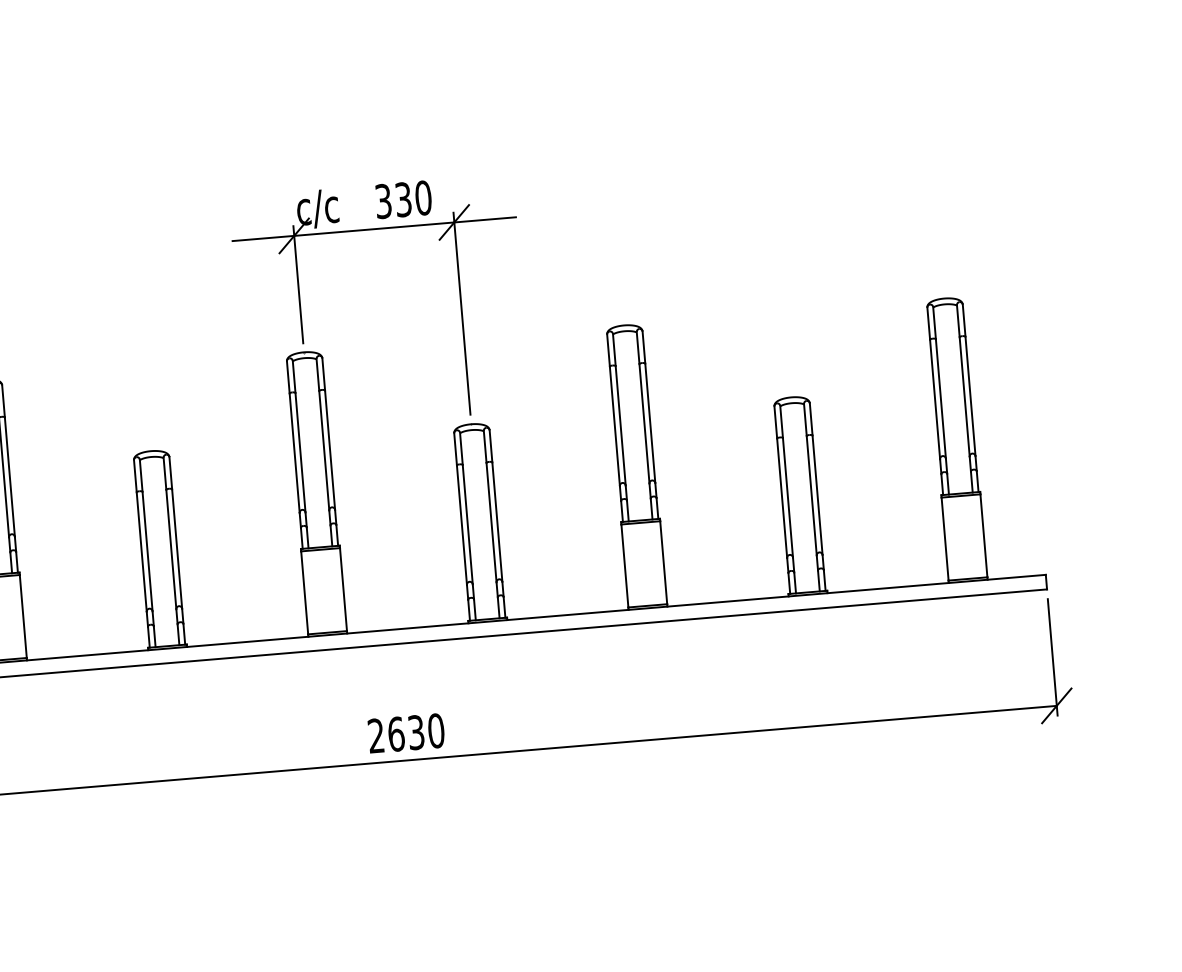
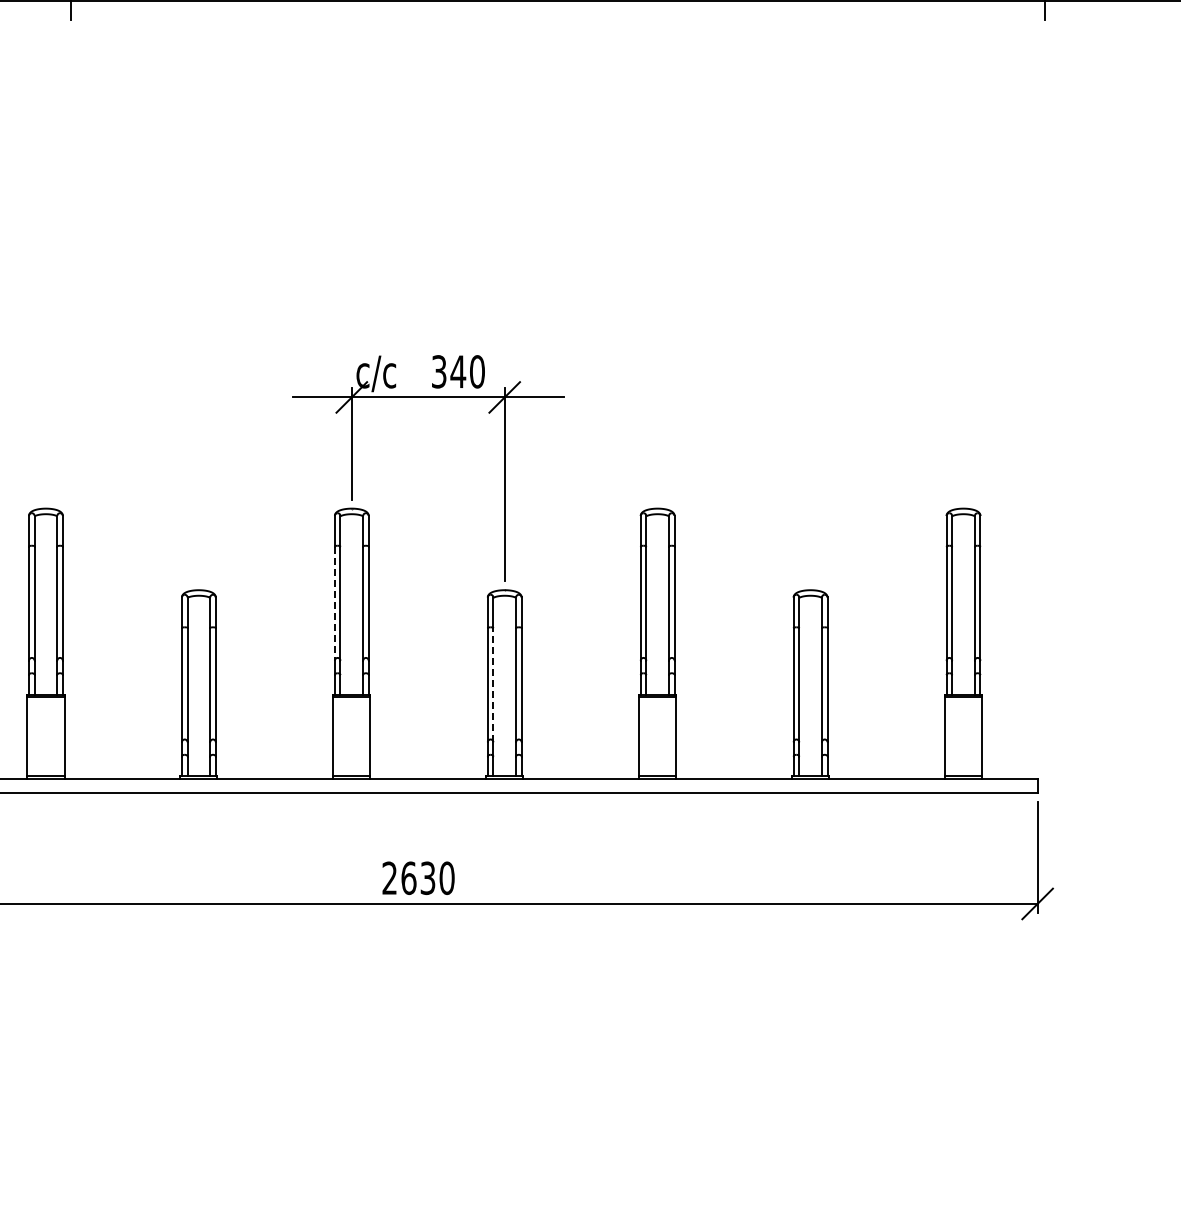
text: (403, 199) -> (458, 371), 330 -> 340
line: (294, 454) -> (334, 604), solid -> dashed
line: (467, 523) -> (493, 684), solid -> dashed

